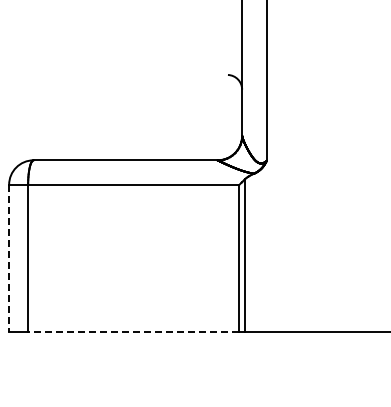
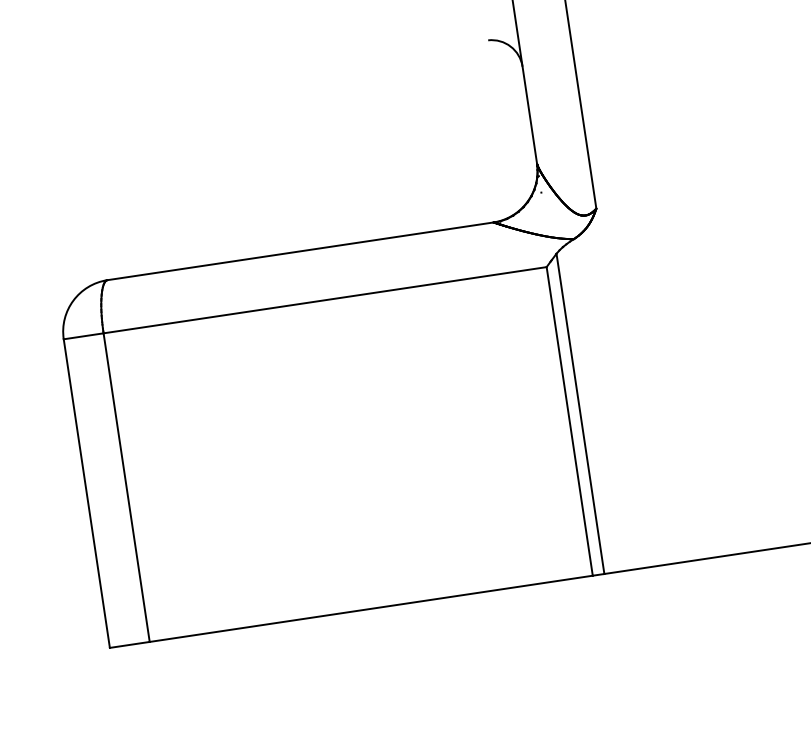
line: (9, 258) -> (87, 493), dashed -> solid
line: (133, 332) -> (370, 609), dashed -> solid

